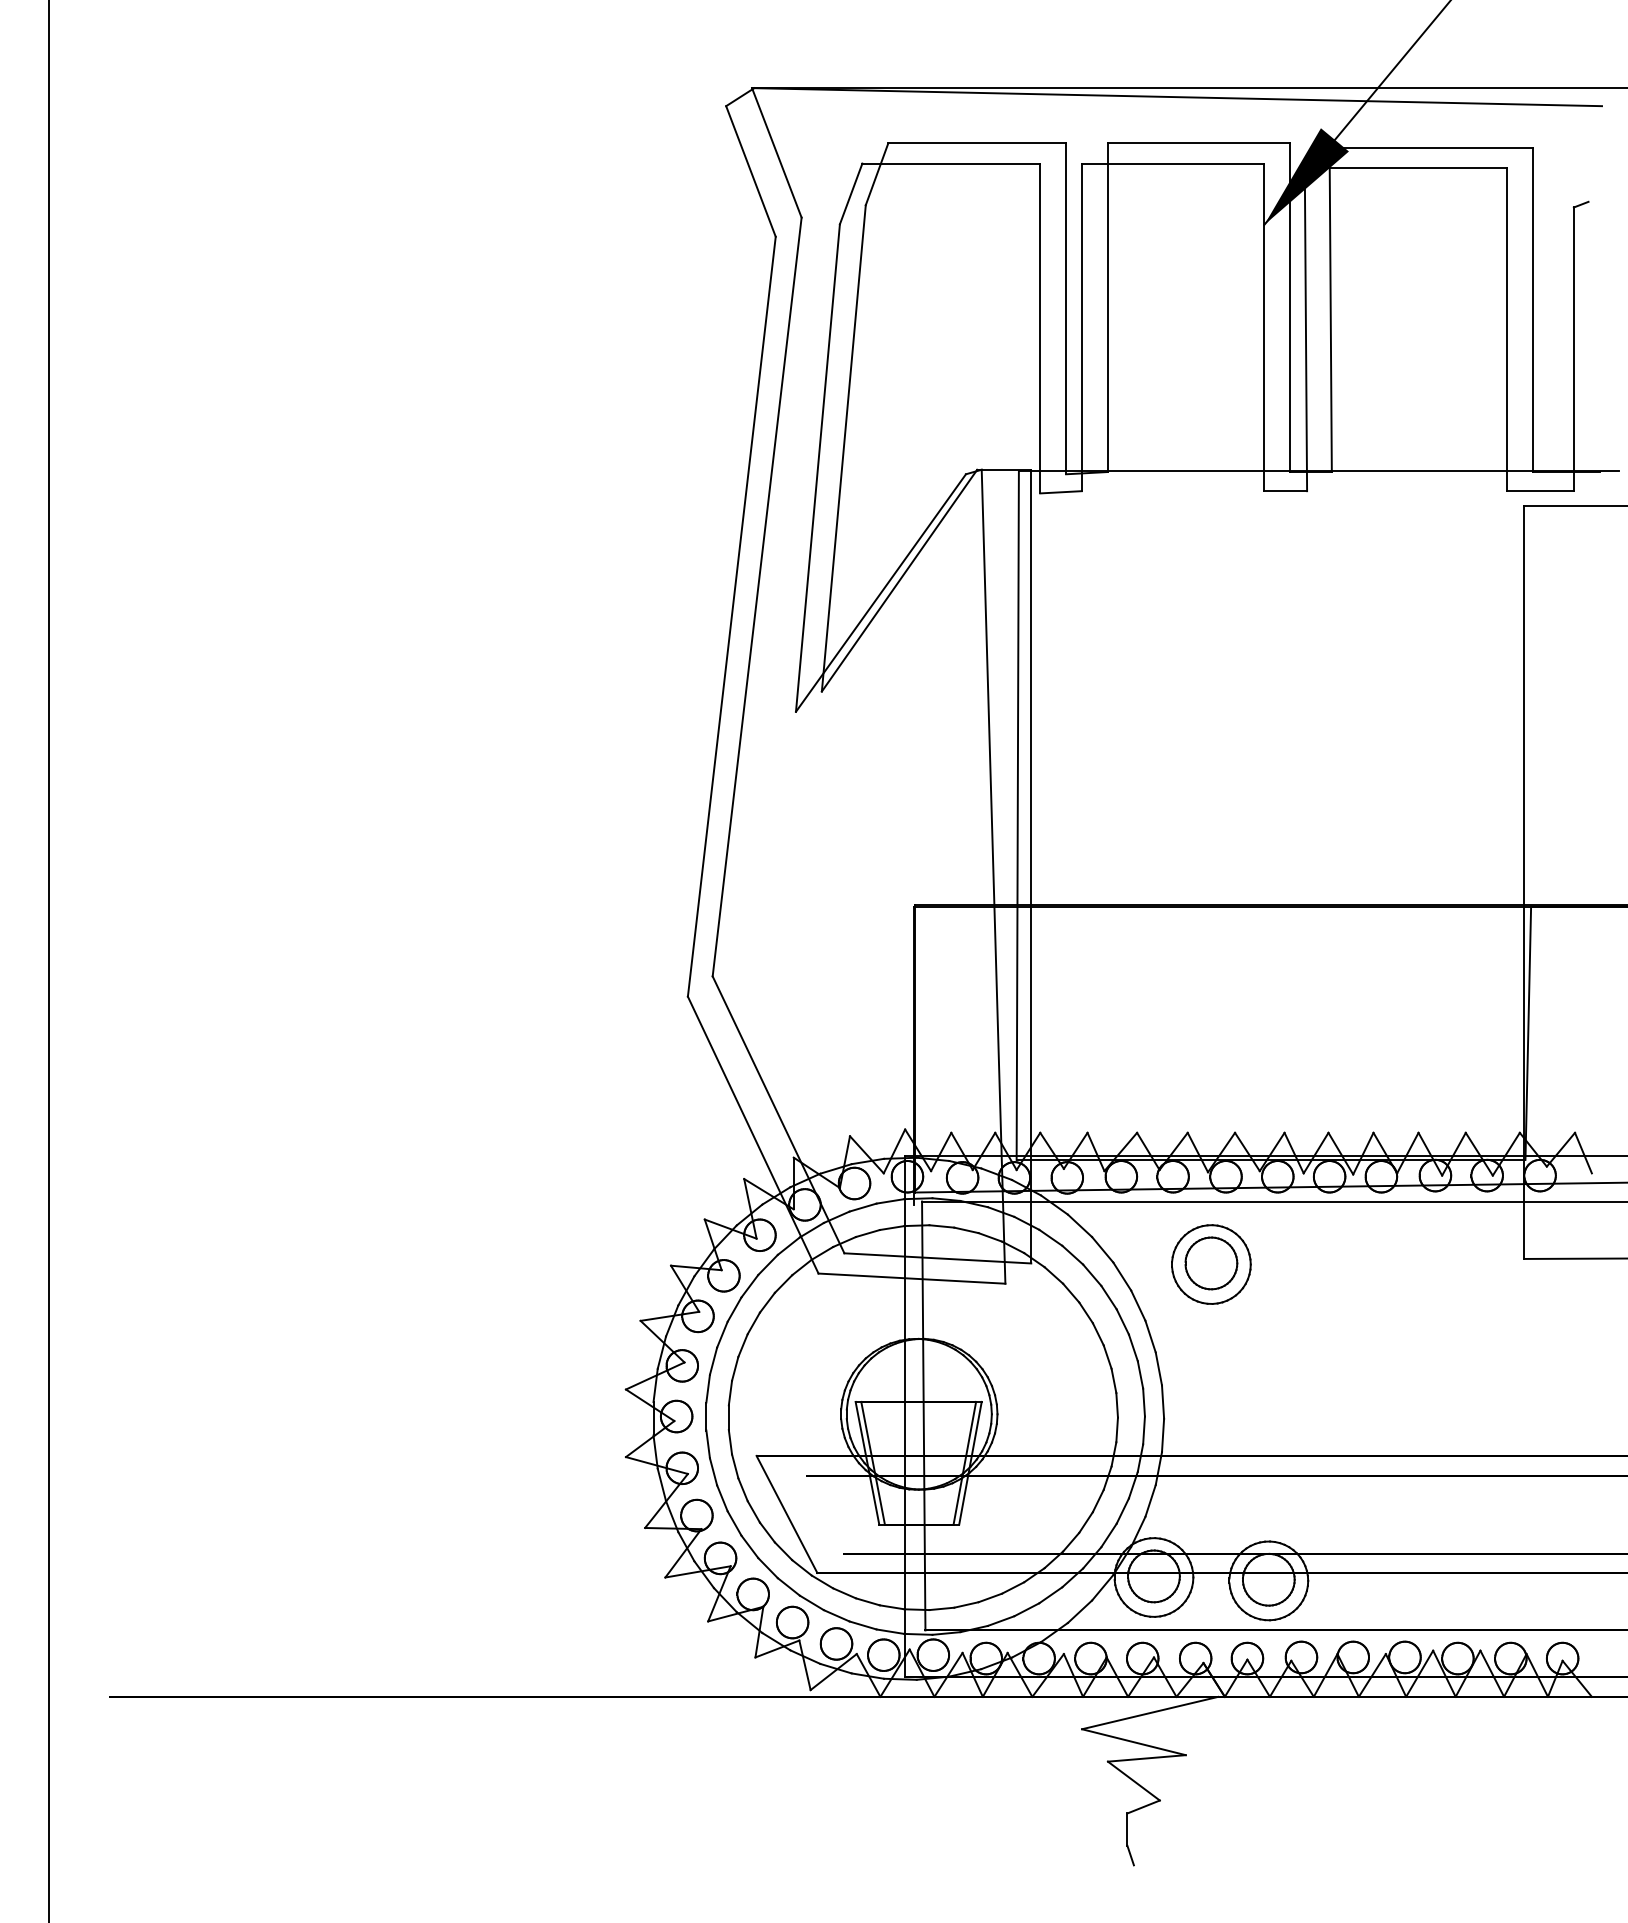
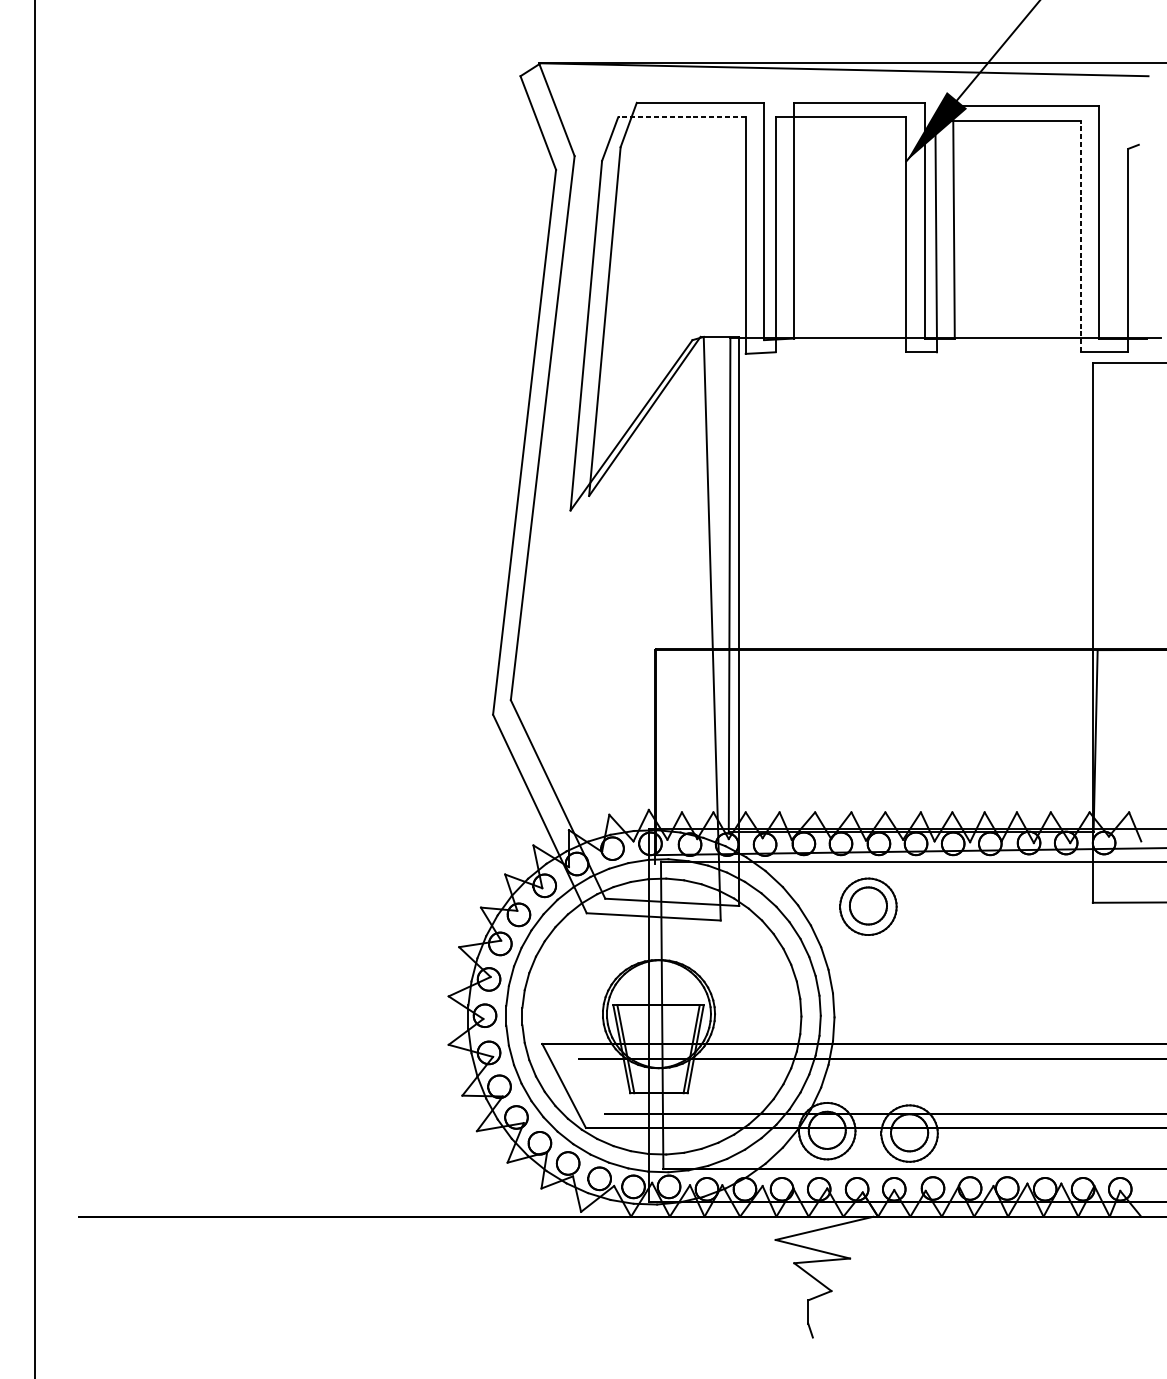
line: (951, 163) -> (682, 117), solid -> dashed
line: (1507, 329) -> (1080, 236), solid -> dashed

